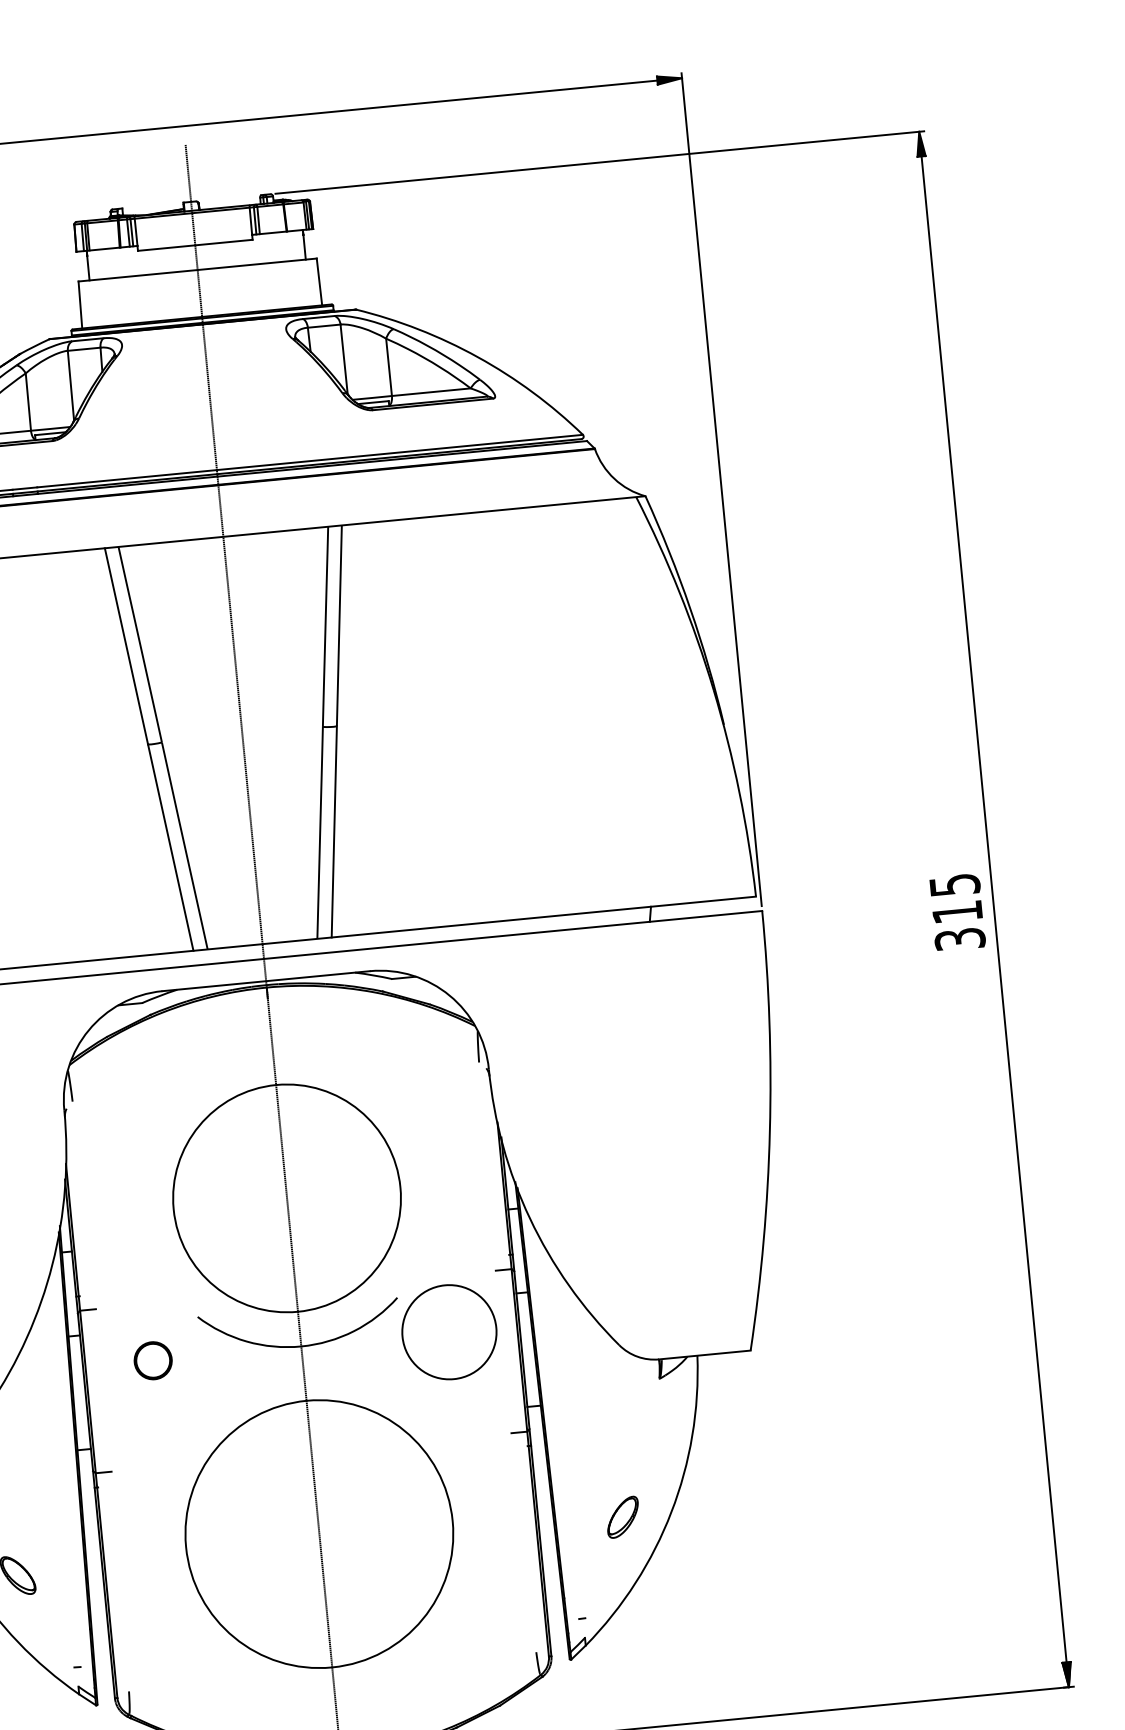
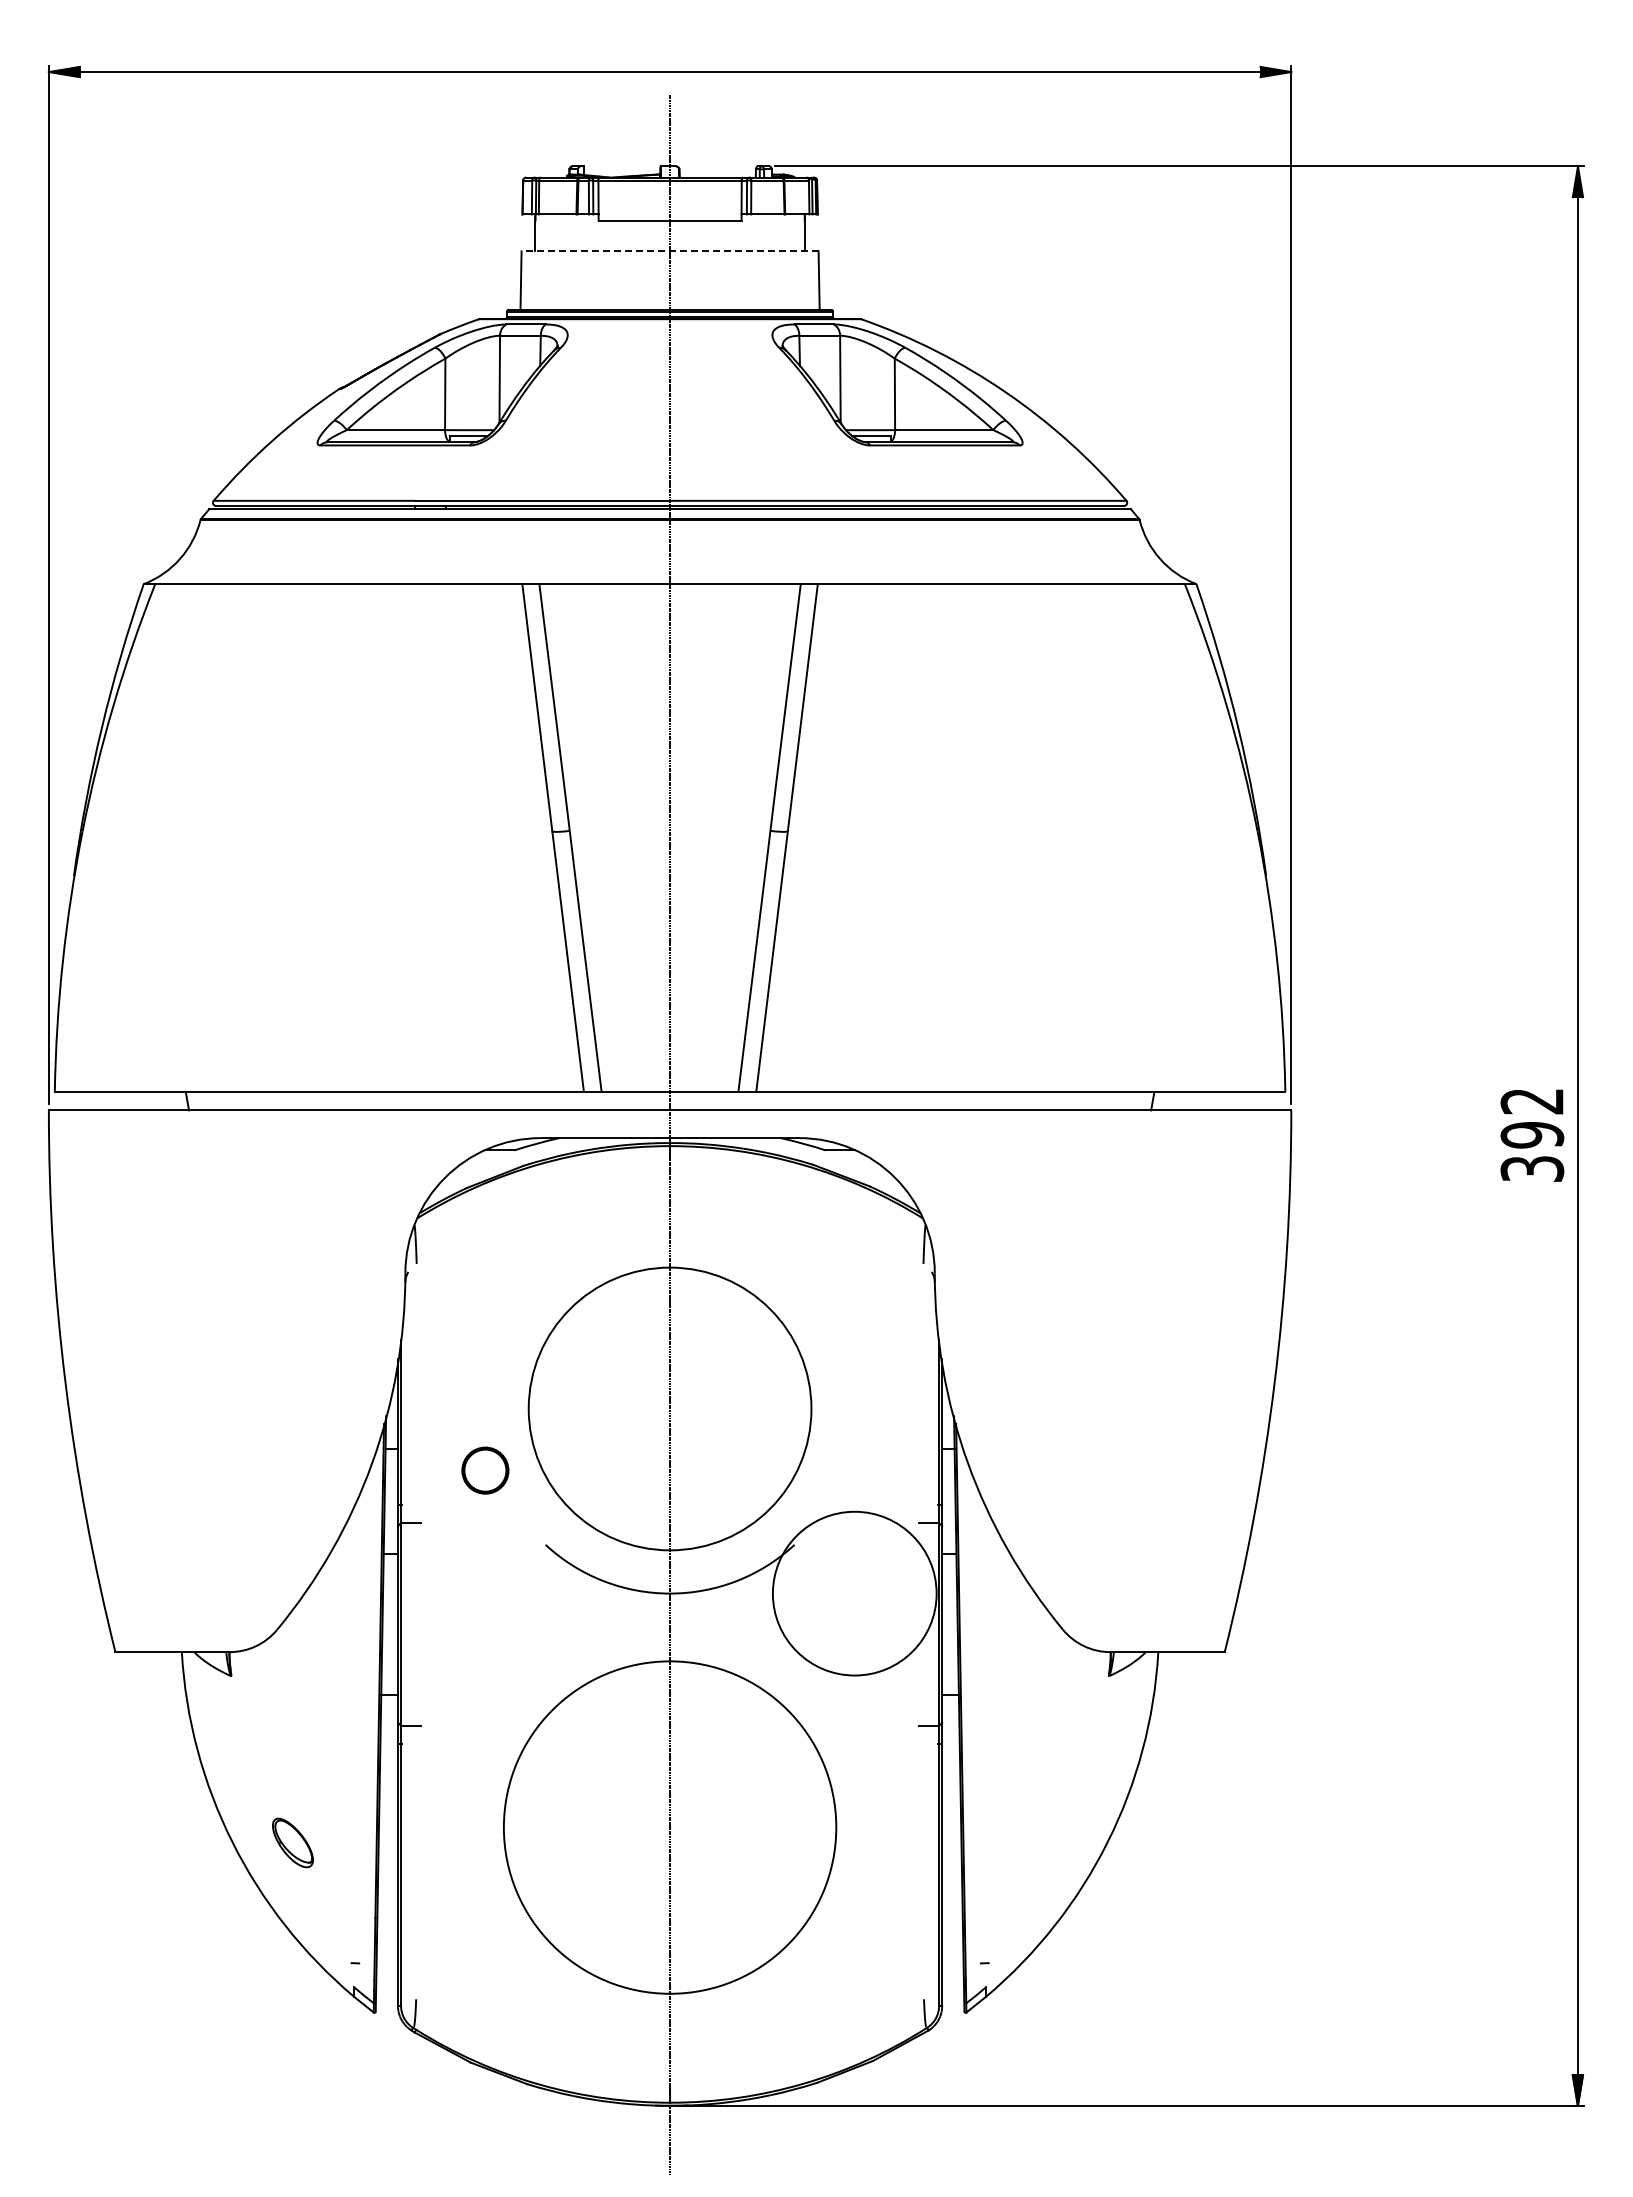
line: (197, 270) -> (669, 251), solid -> dashed
text: (956, 898) -> (1532, 1118), 315 -> 392
circle: (449, 1332) -> (854, 1593), size x1.4
part: (153, 1360) -> (485, 1470), moved
part: (623, 1516) -> (1047, 1842), removed

